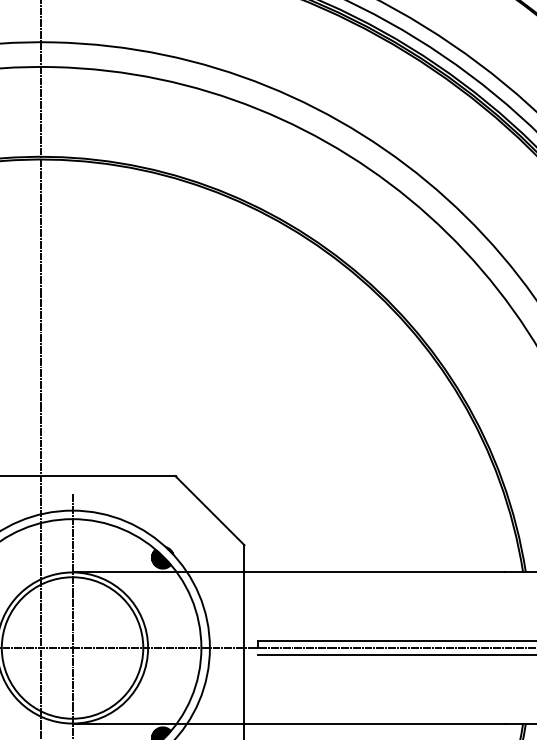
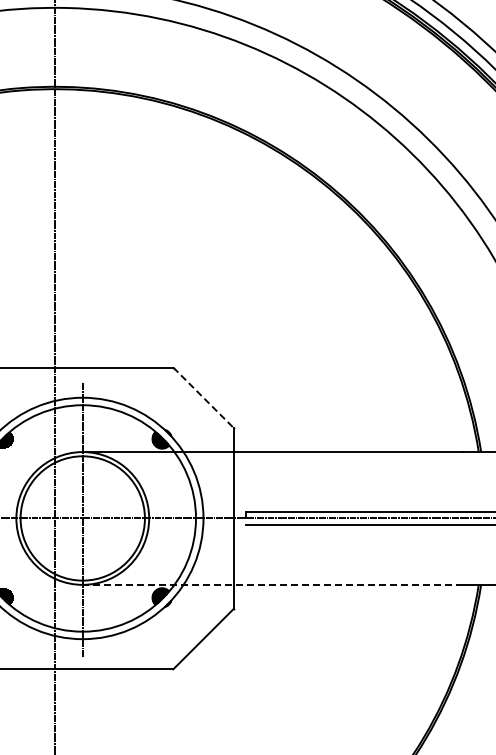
line: (209, 510) -> (203, 397), solid -> dashed
line: (288, 723) -> (272, 584), solid -> dashed

